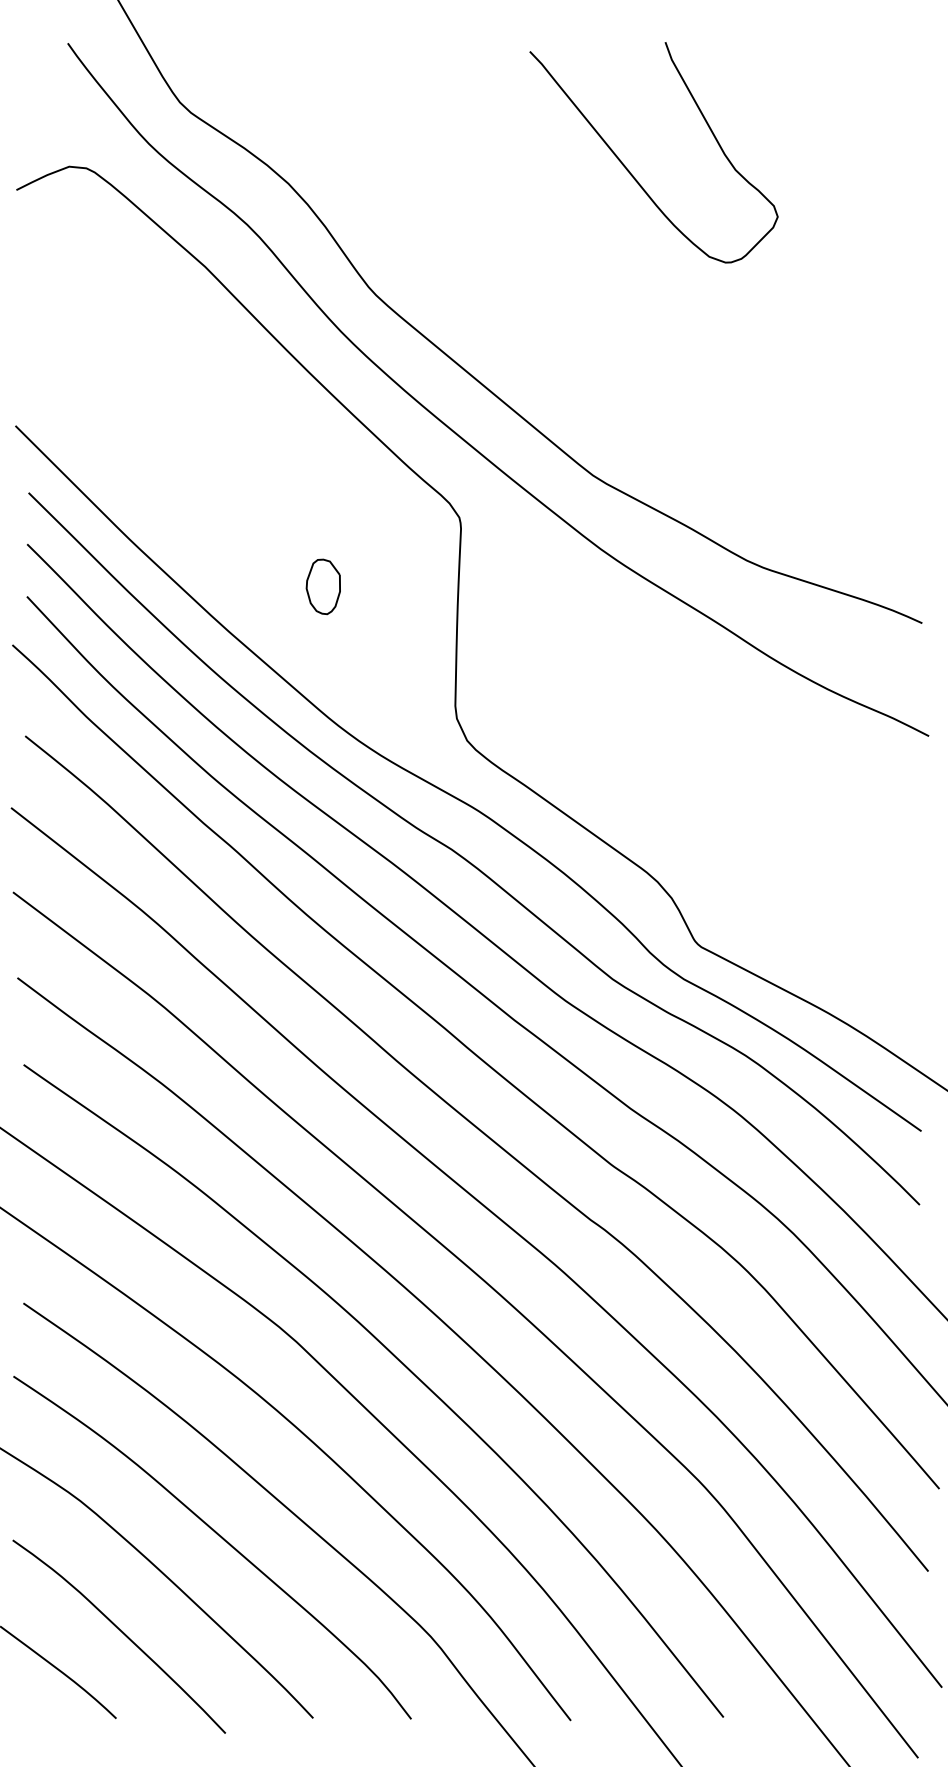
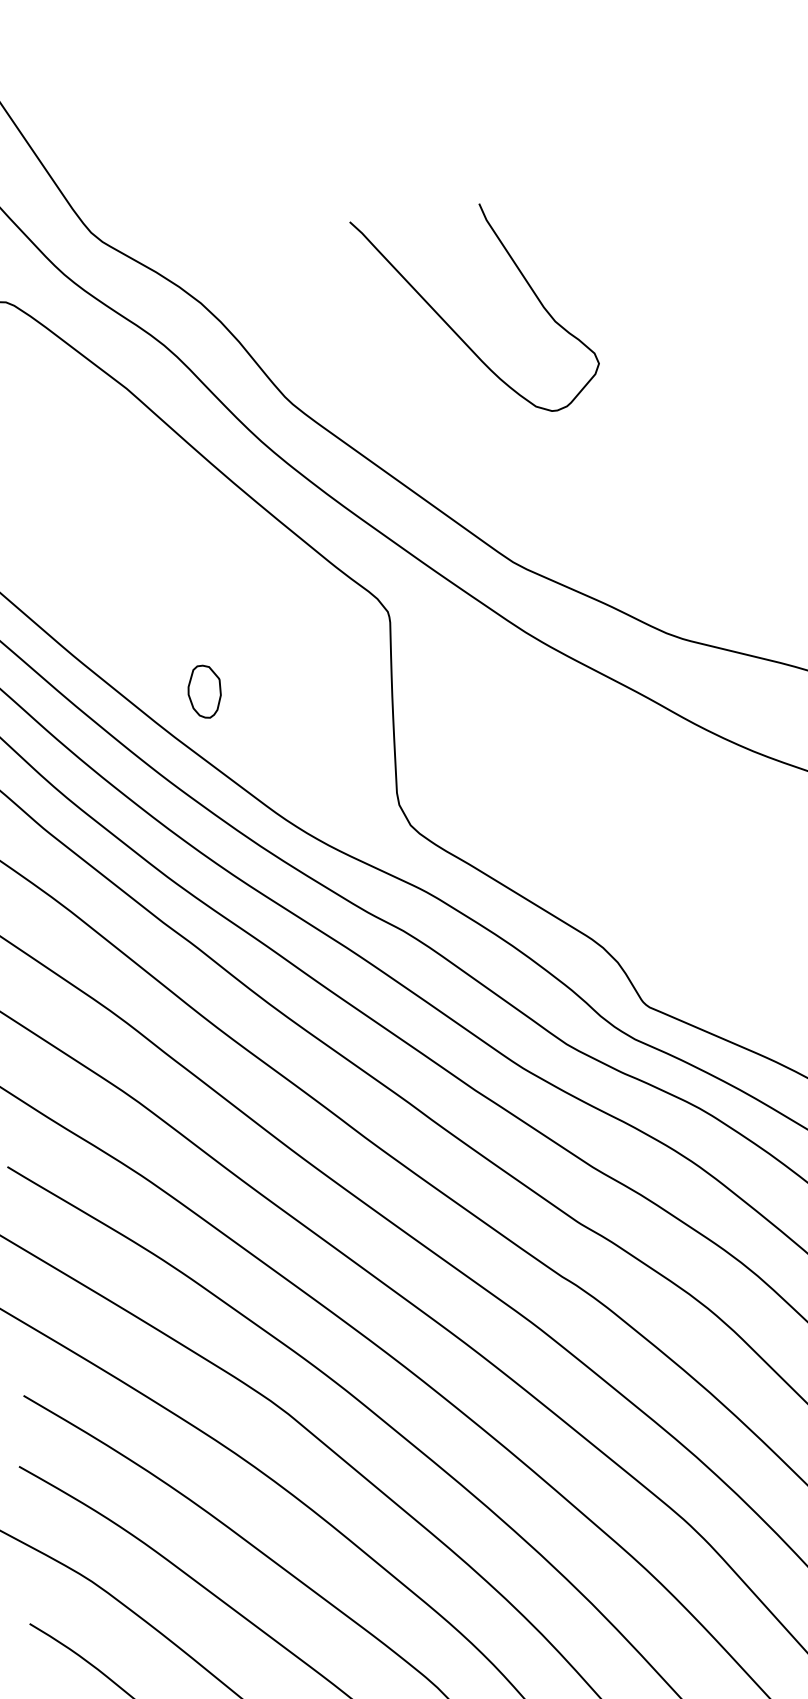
curve: (630, 171) -> (454, 330), moved
part: (322, 586) -> (203, 691), moved

